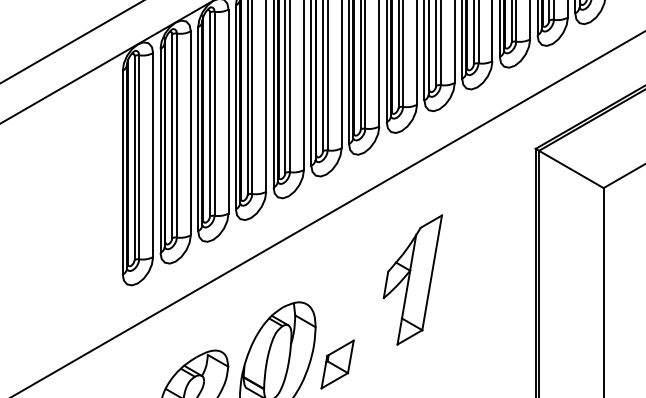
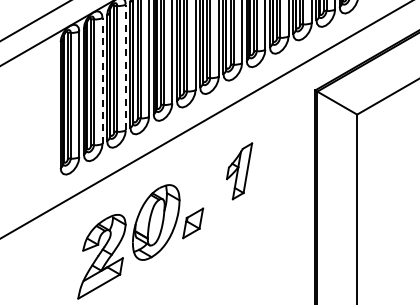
line: (227, 111) -> (125, 67), solid -> dashed
line: (190, 132) -> (102, 80), solid -> dashed
part: (412, 280) -> (239, 171), size x0.7

